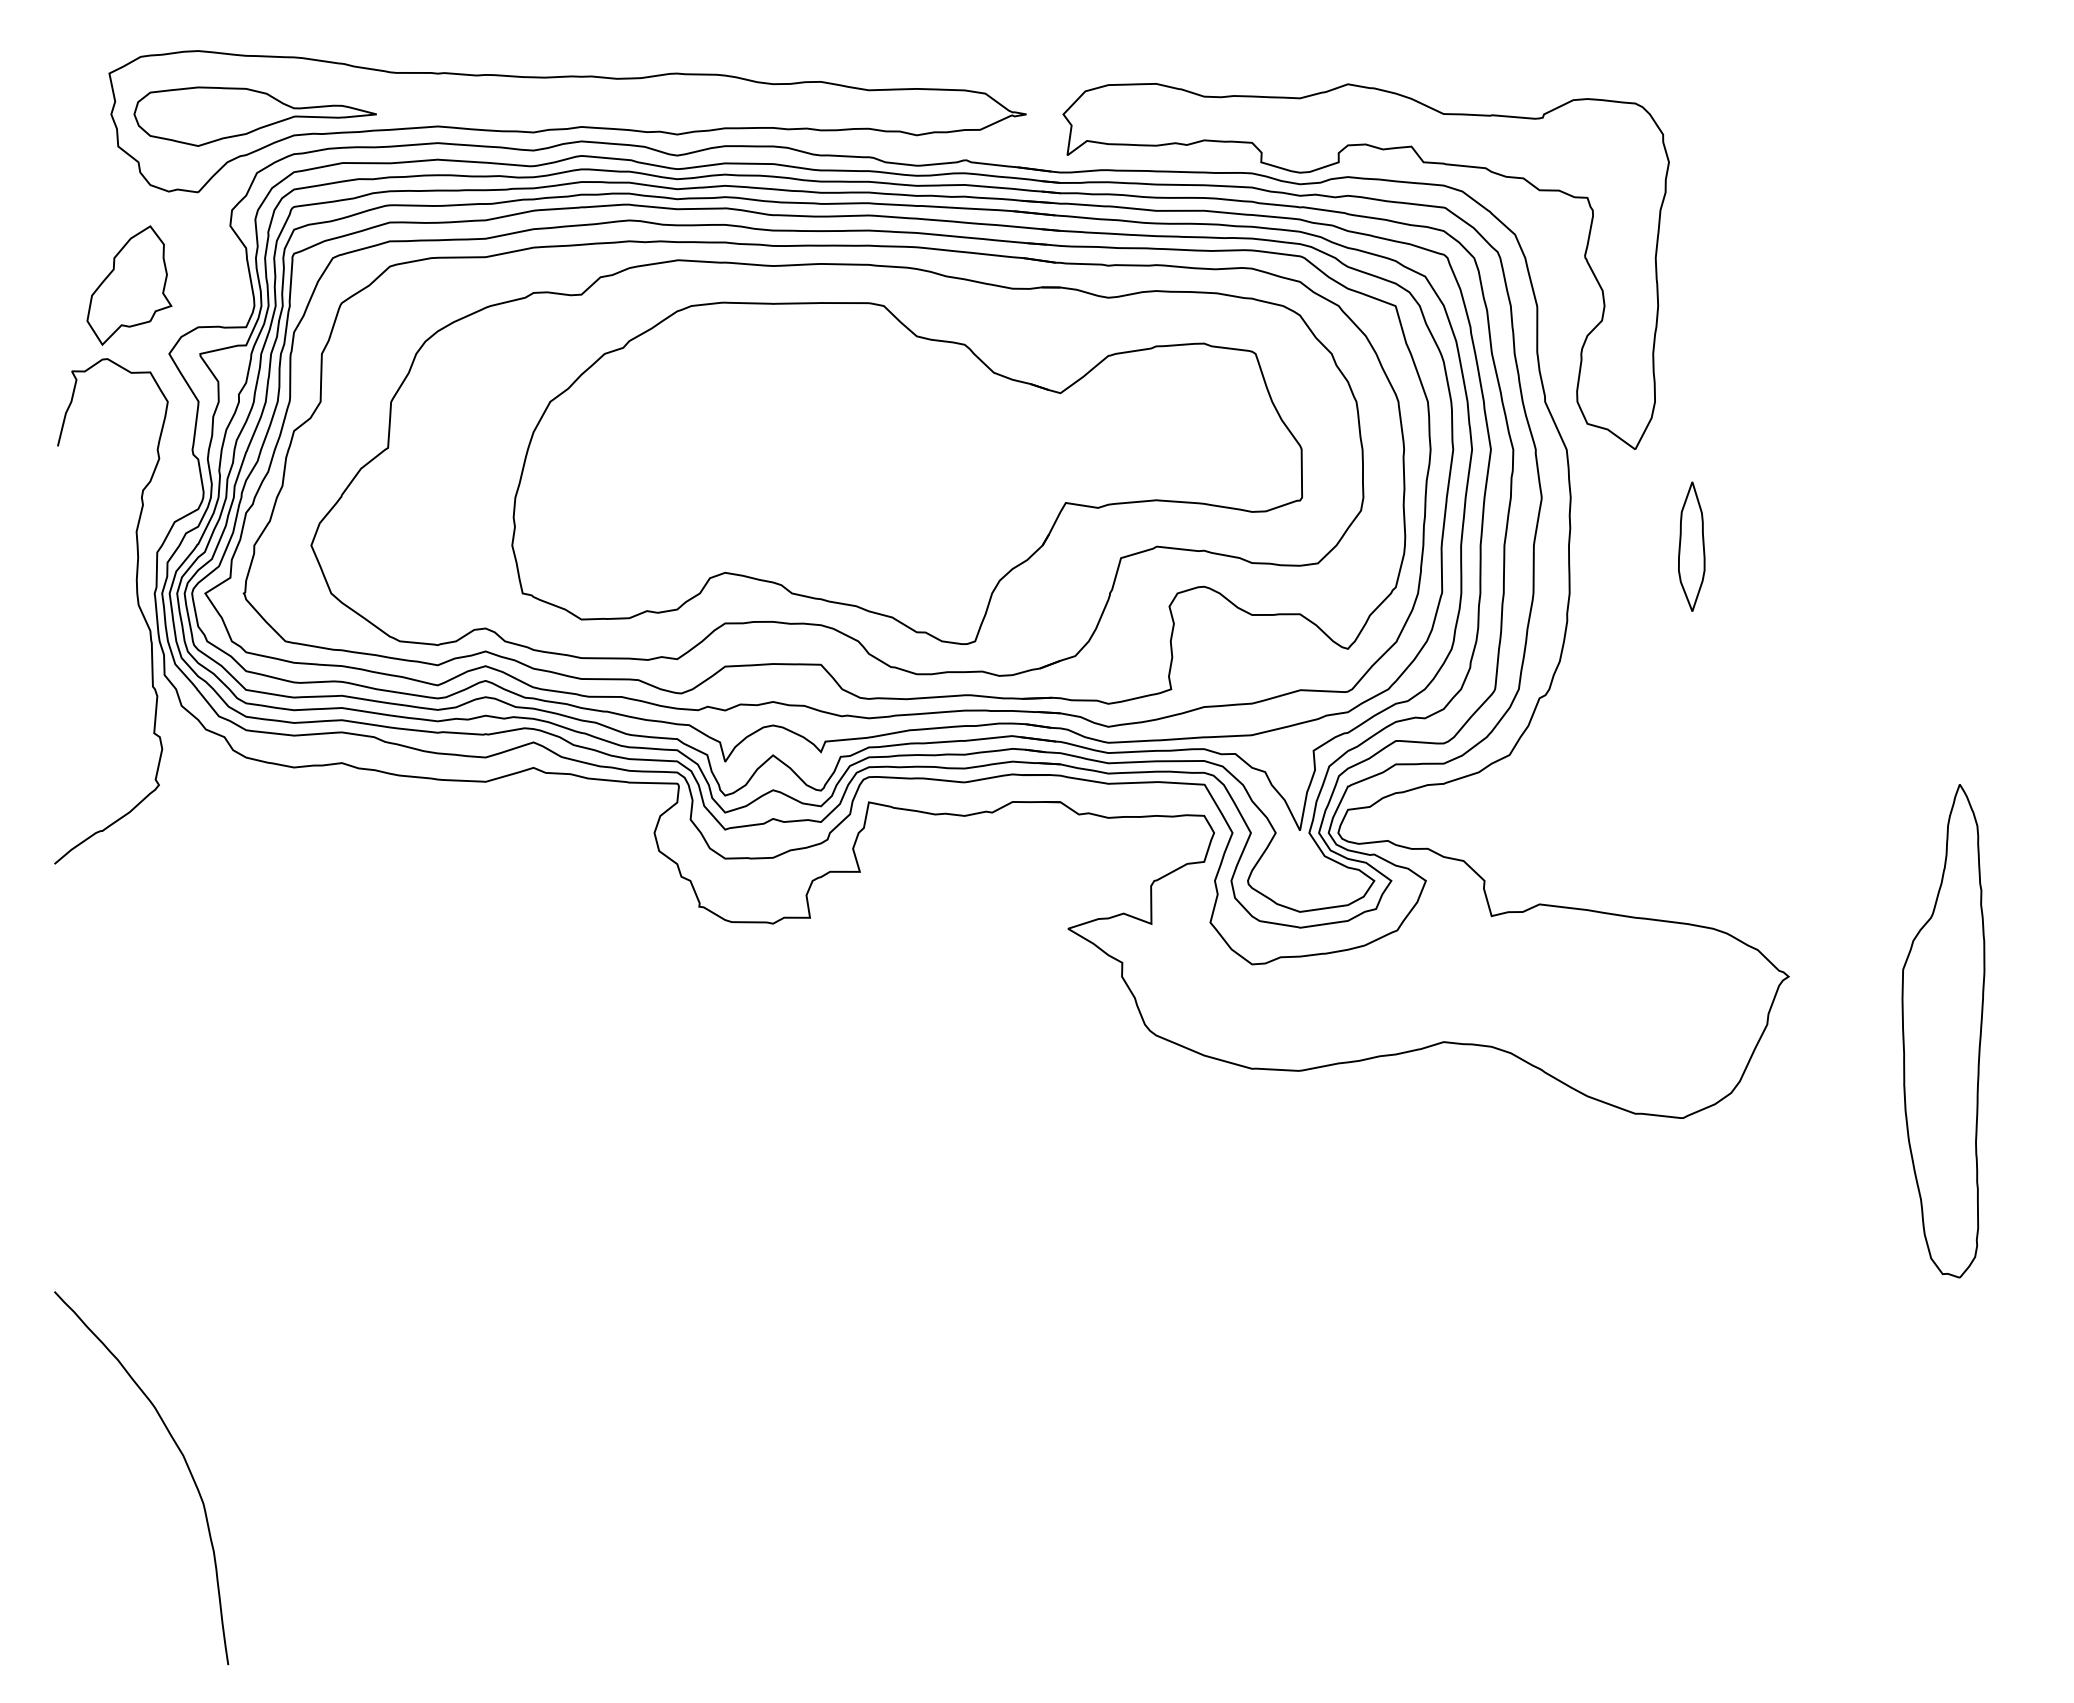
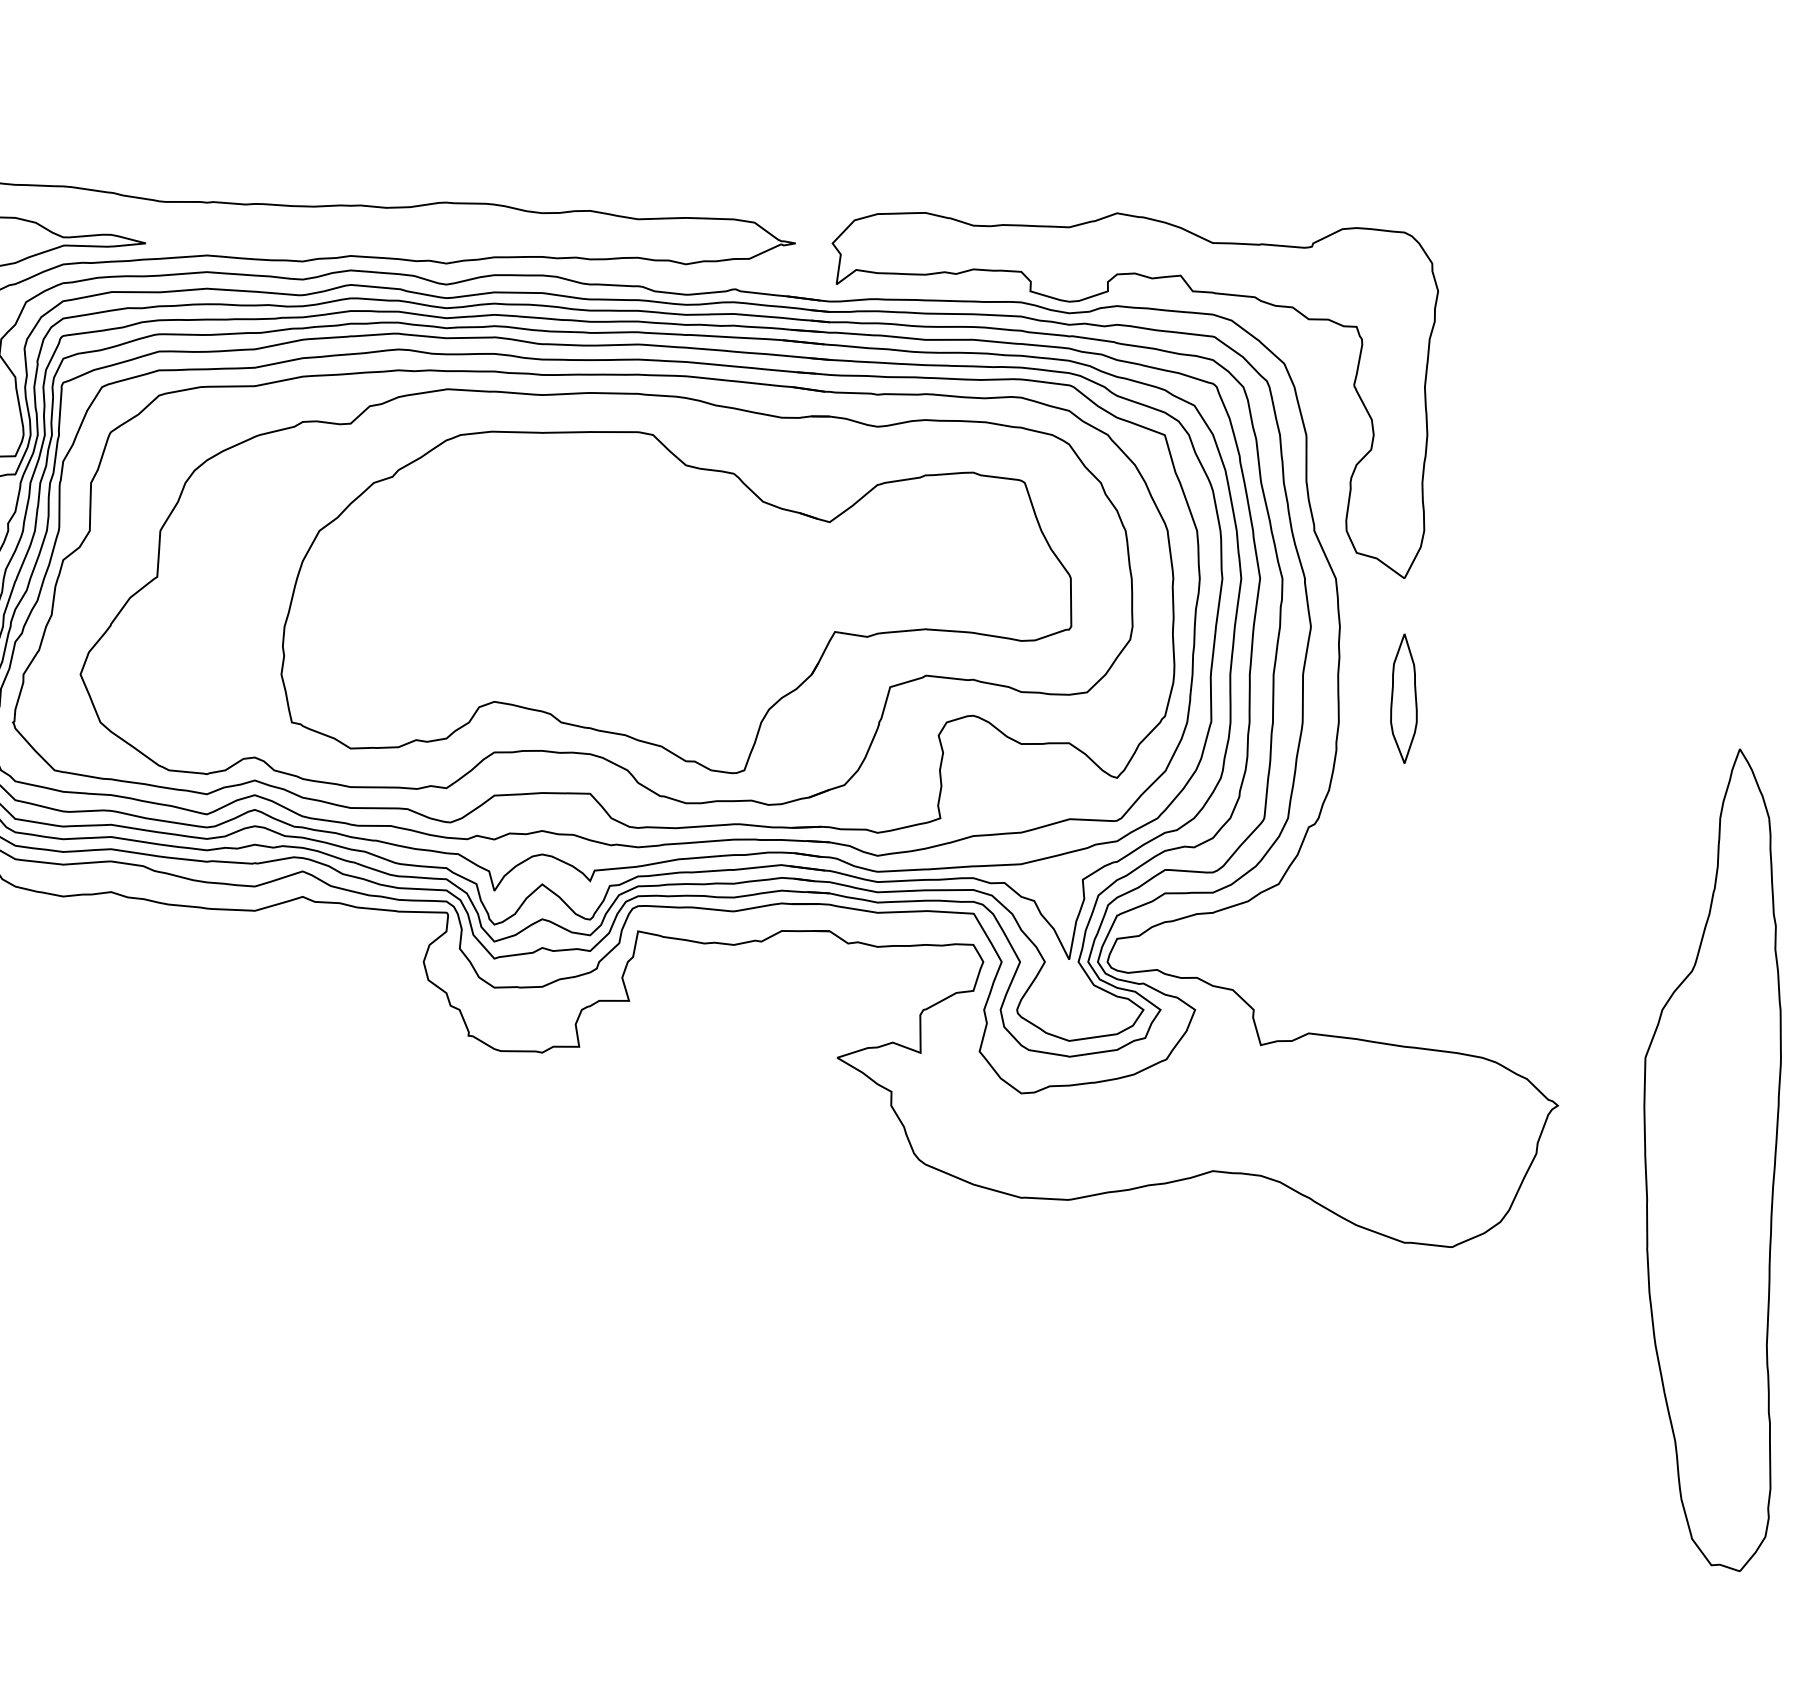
part: (1691, 546) -> (1403, 698), moved
part: (1943, 1030) -> (1712, 1159), size x1.67

